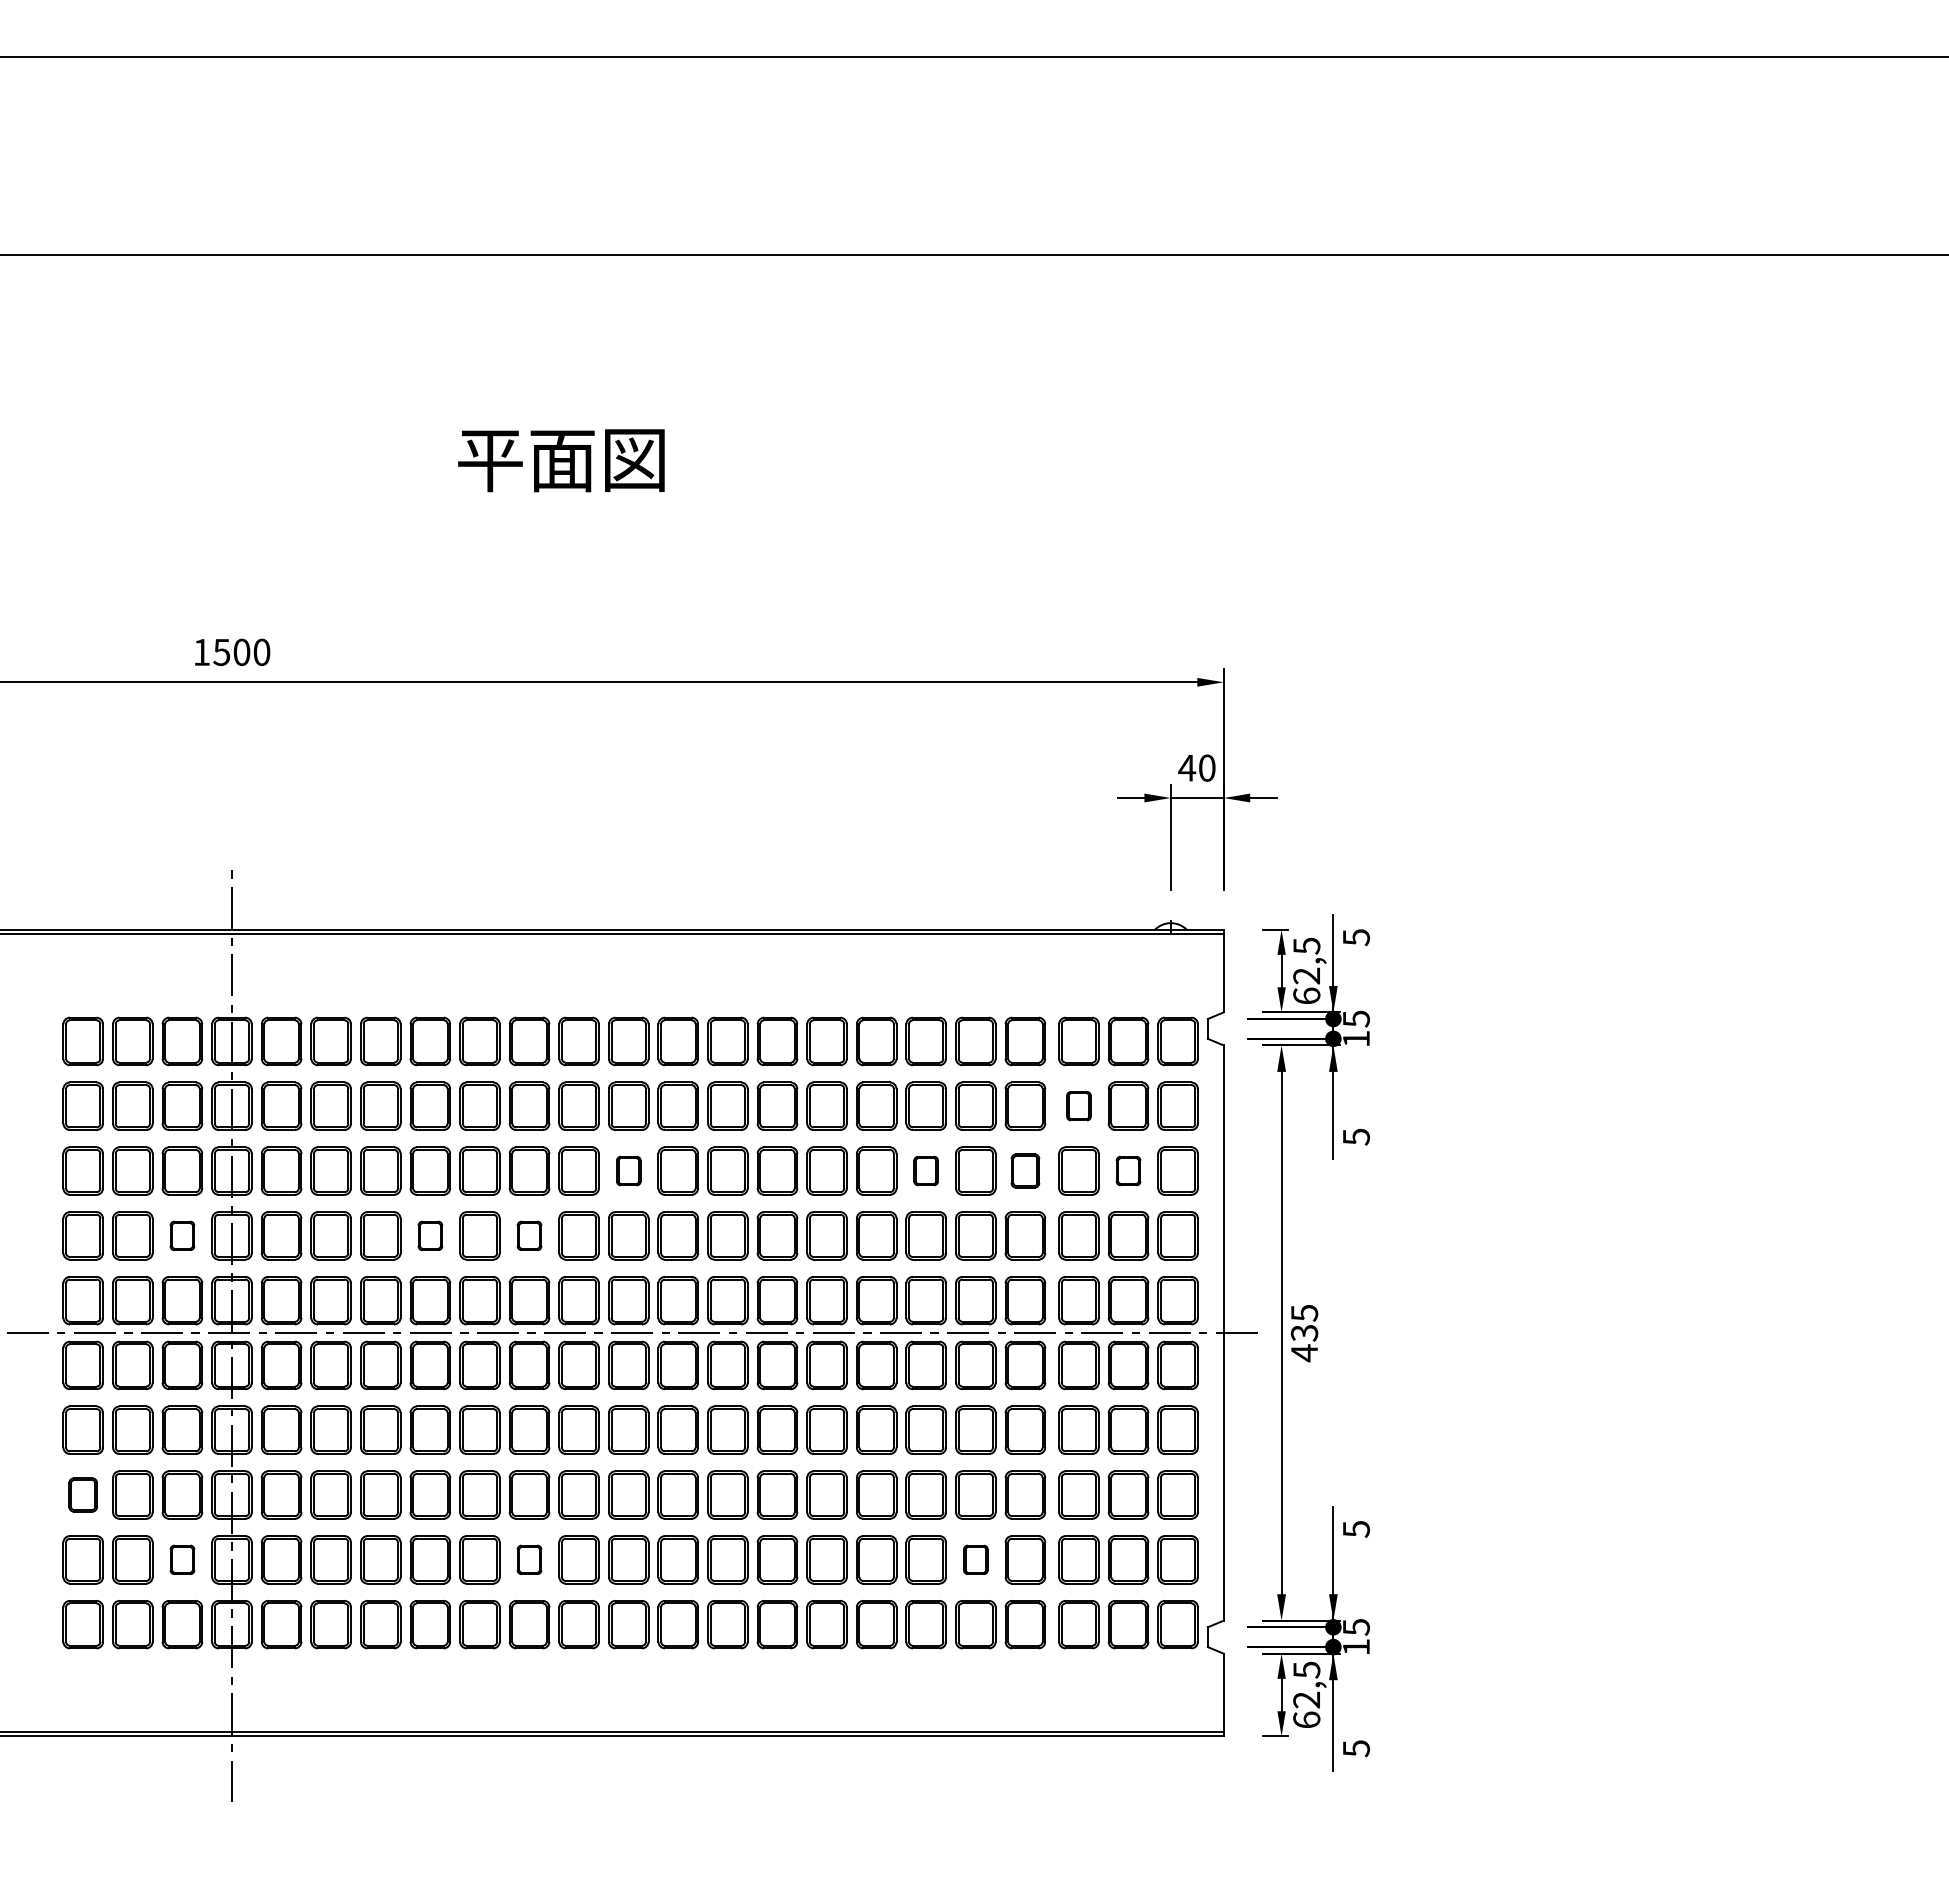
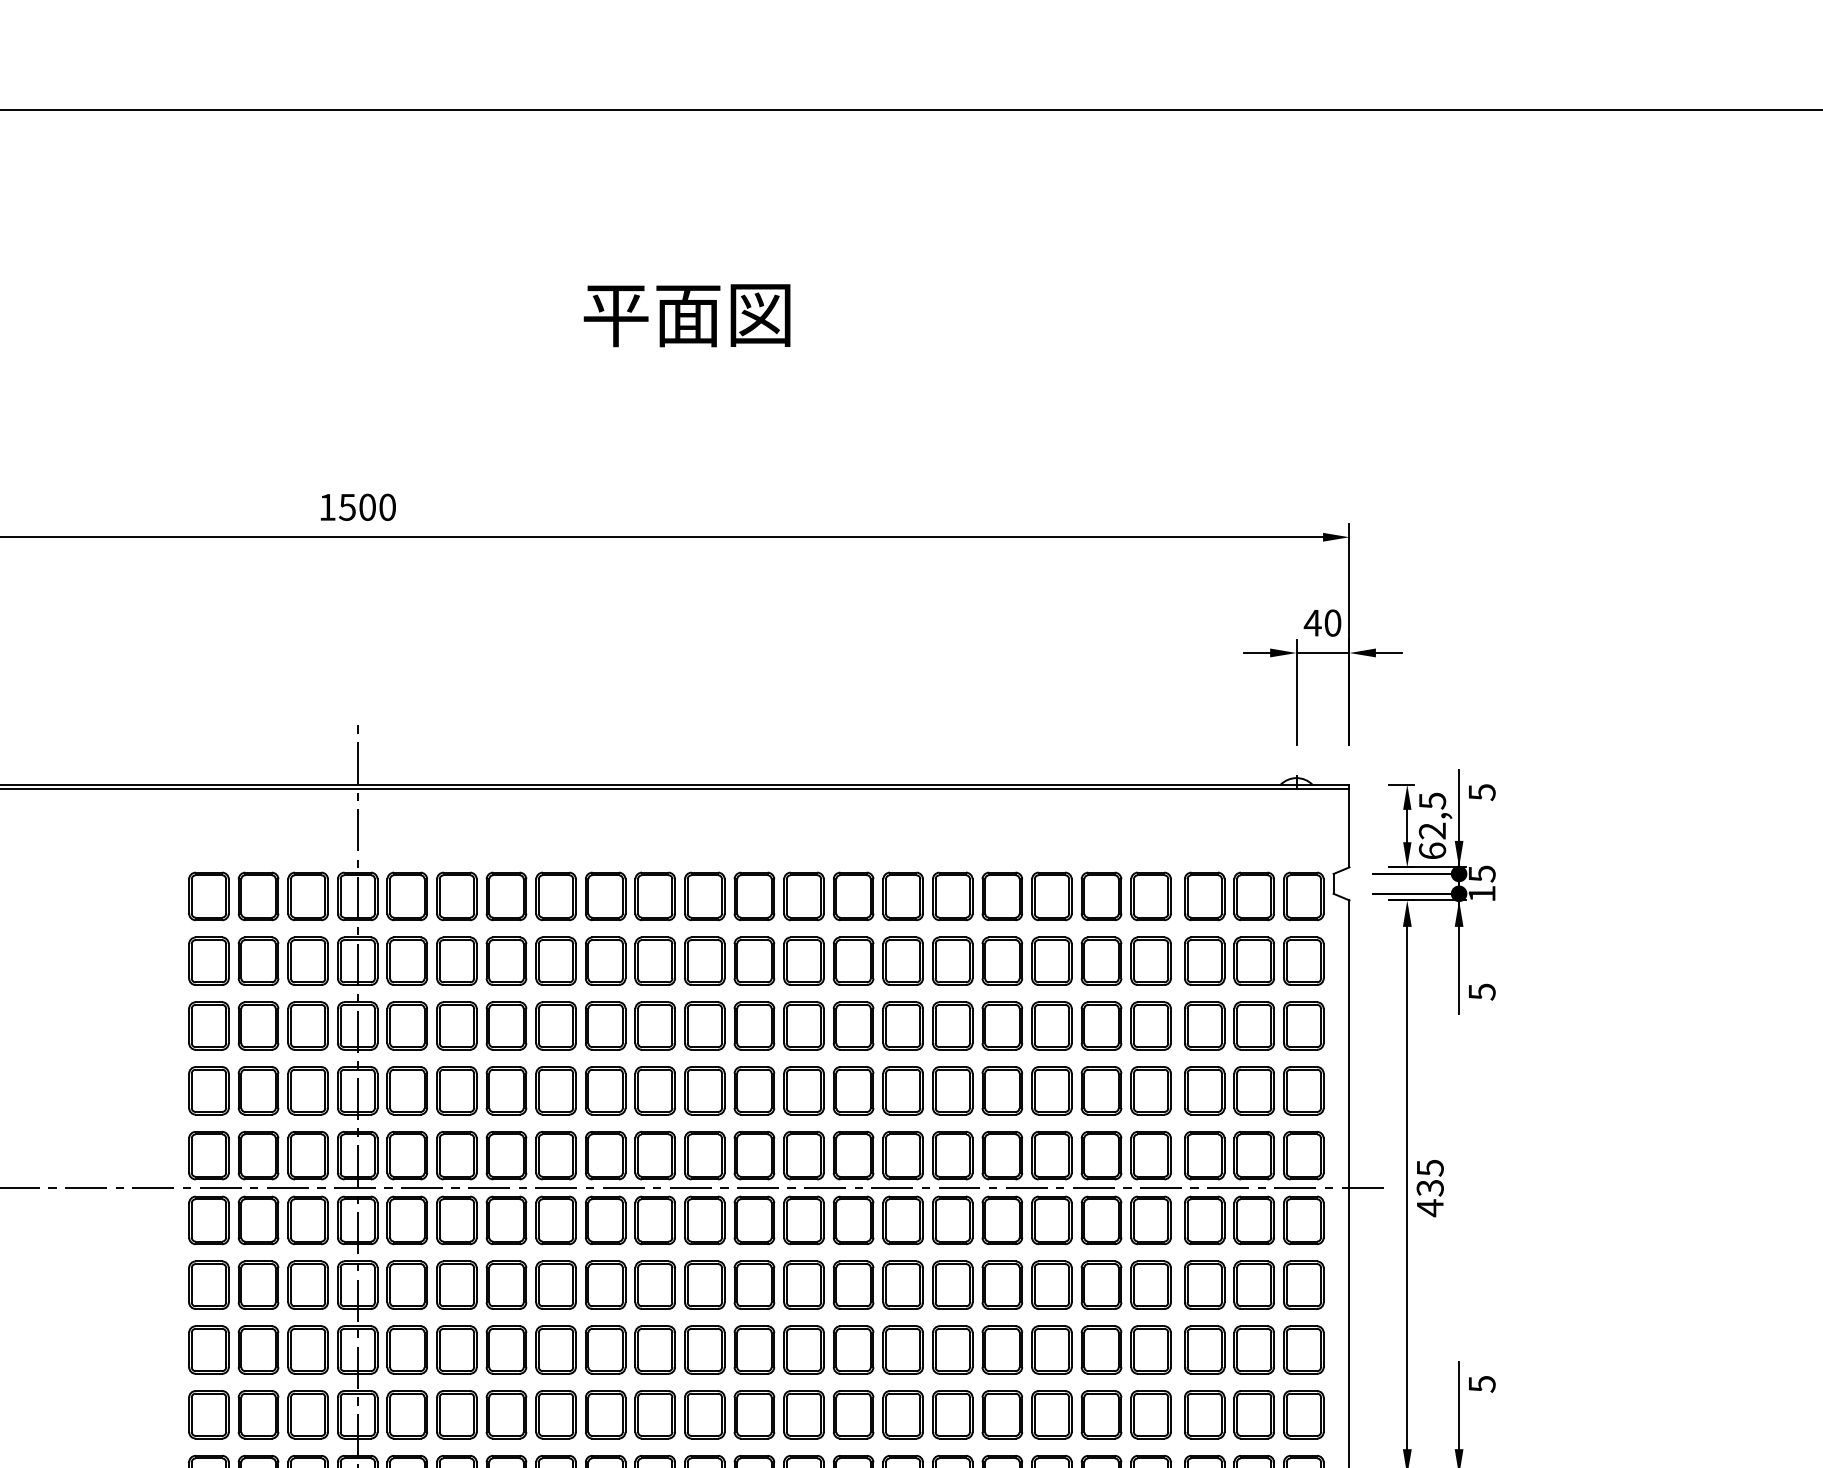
part: (1078, 1105) -> (1204, 960), size x1.67
part: (628, 1170) -> (754, 1025), size x1.67
part: (925, 1170) -> (1051, 1025), size x1.67
part: (1025, 1170) -> (1151, 1025), size x1.43
part: (1128, 1170) -> (1254, 1025), size x1.67
part: (182, 1235) -> (308, 1090), size x1.67
part: (430, 1235) -> (556, 1090), size x1.67
part: (529, 1235) -> (655, 1090), size x1.67
part: (82, 1494) -> (208, 1349), size x1.43
part: (182, 1559) -> (308, 1414), size x1.67
part: (529, 1559) -> (655, 1414), size x1.67
part: (975, 1559) -> (1101, 1414), size x1.67

